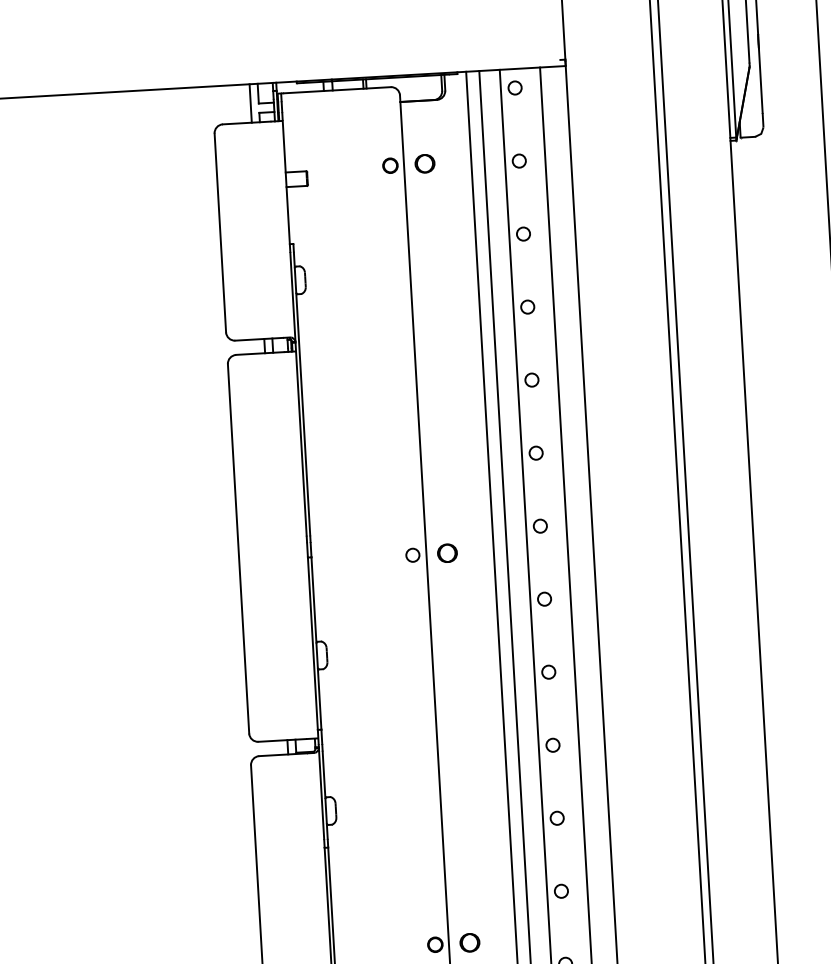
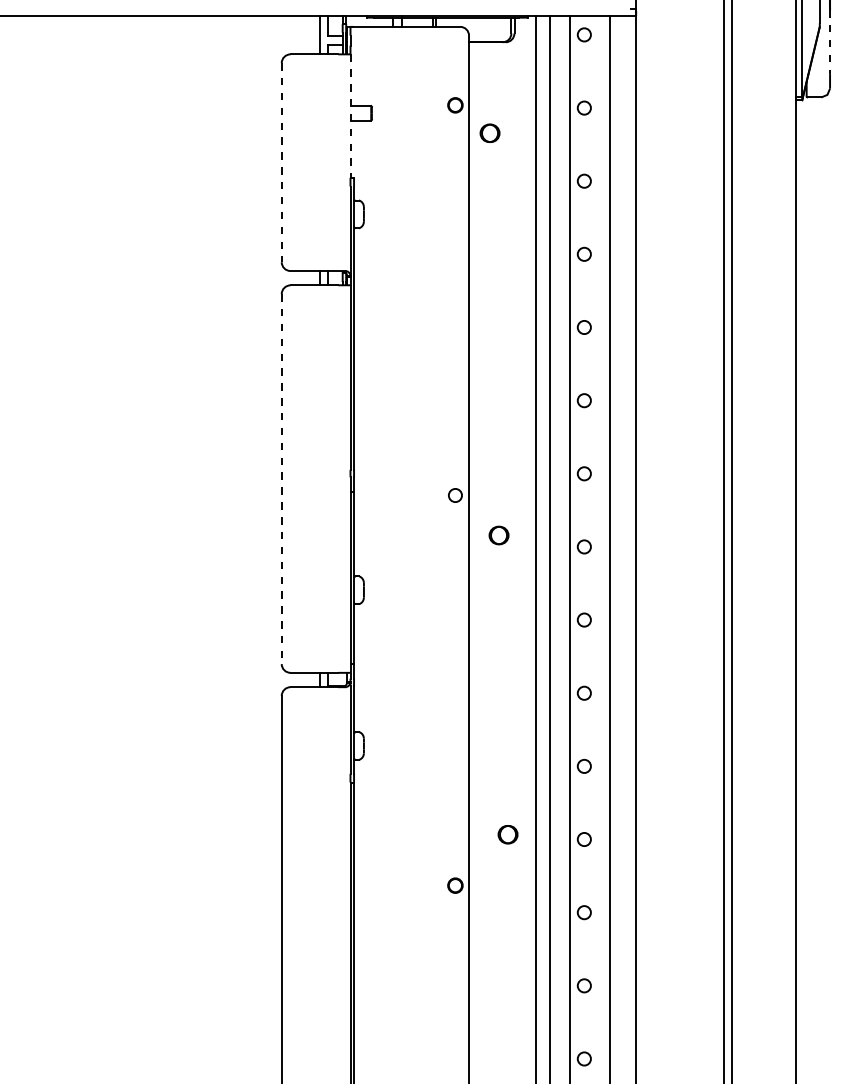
line: (761, 81) -> (830, 42), solid -> dashed
part: (424, 162) -> (489, 132), moved
line: (286, 182) -> (350, 116), solid -> dashed
line: (220, 232) -> (281, 162), solid -> dashed
line: (238, 549) -> (281, 479), solid -> dashed
part: (446, 553) -> (498, 535), moved
part: (469, 942) -> (507, 834), moved

